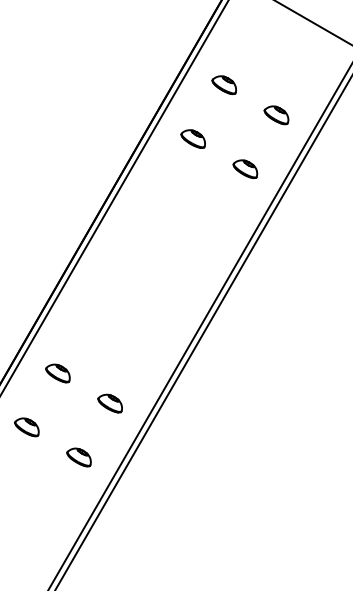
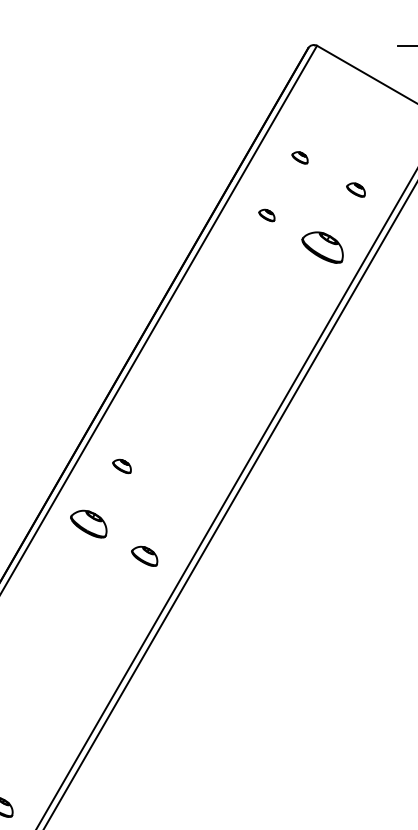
part: (223, 84) -> (299, 157), size x0.6
part: (275, 114) -> (355, 189), size x0.7
part: (192, 139) -> (266, 215), size x0.6
part: (245, 168) -> (322, 247), size x1.6
part: (57, 373) -> (121, 466), size x0.7
part: (109, 403) -> (177, 498), removed
part: (26, 426) -> (88, 523), size x1.4

